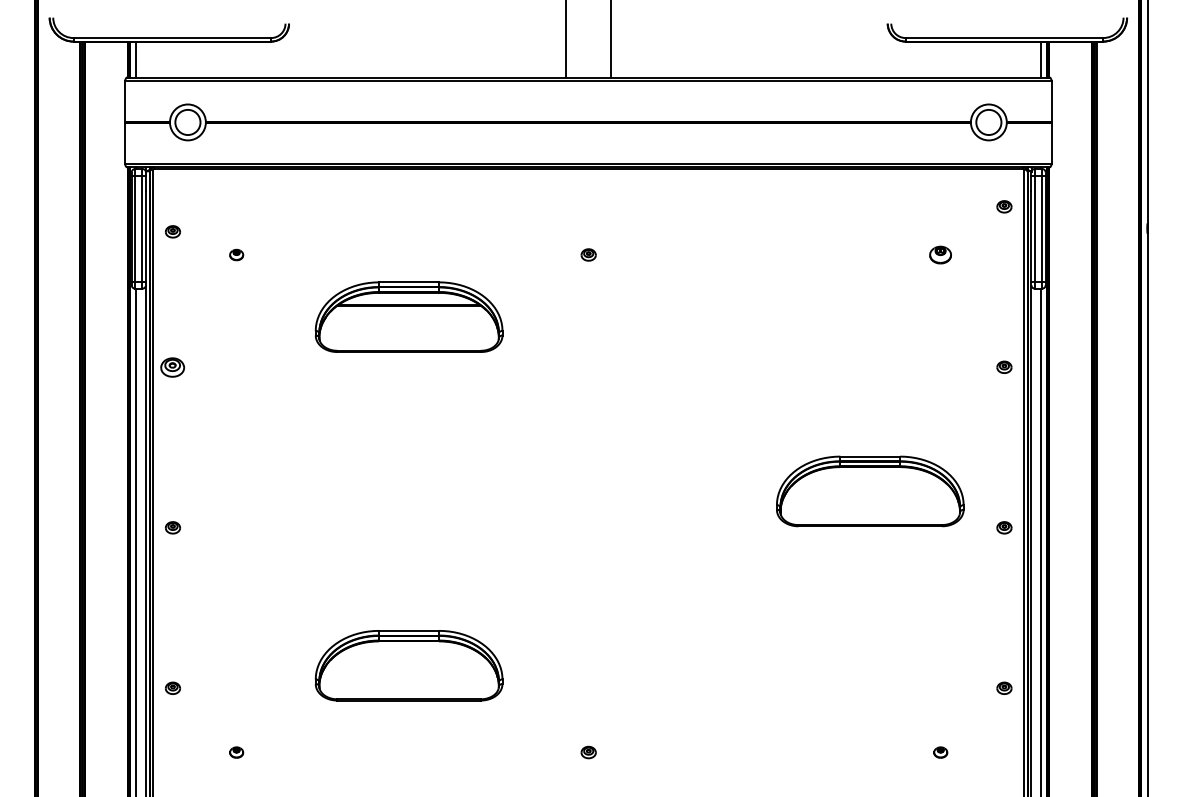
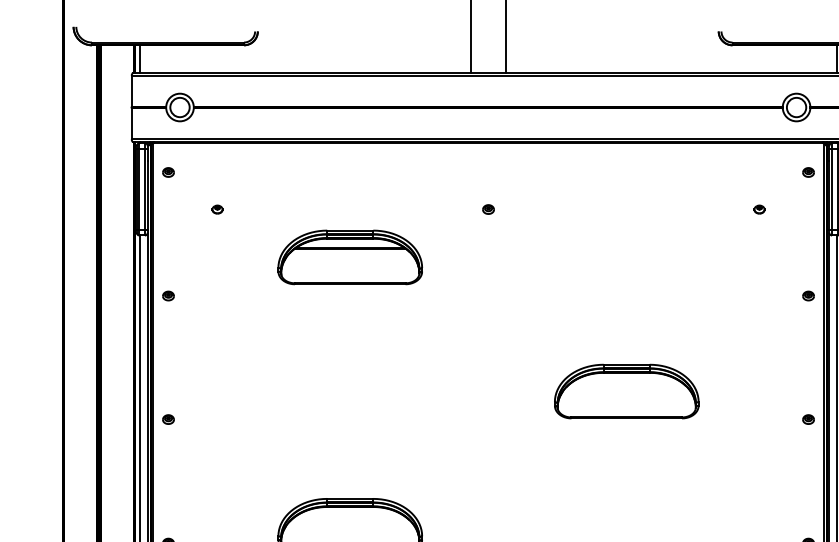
part: (172, 231) -> (168, 172), moved
part: (940, 254) -> (759, 209), size x0.62
part: (173, 366) -> (168, 295), size x0.62
part: (870, 491) -> (626, 391), moved

